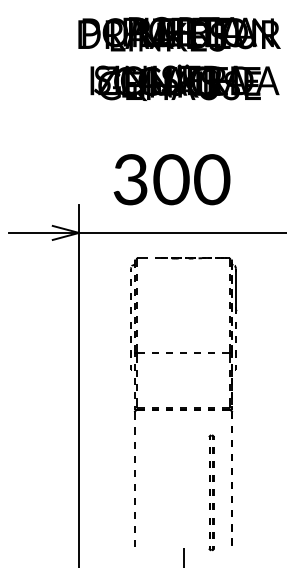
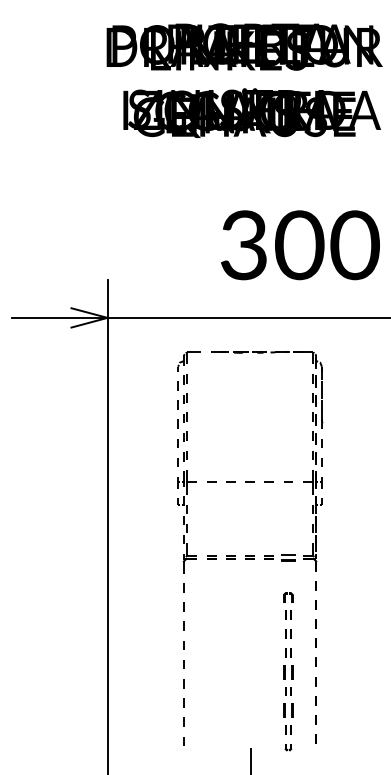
text: (172, 179) -> (300, 245), moved
part: (211, 408) -> (288, 557), size x1.6
part: (211, 437) -> (288, 596), size x1.6
part: (211, 493) -> (288, 672), size x1.6
part: (211, 520) -> (288, 710), size x1.6

